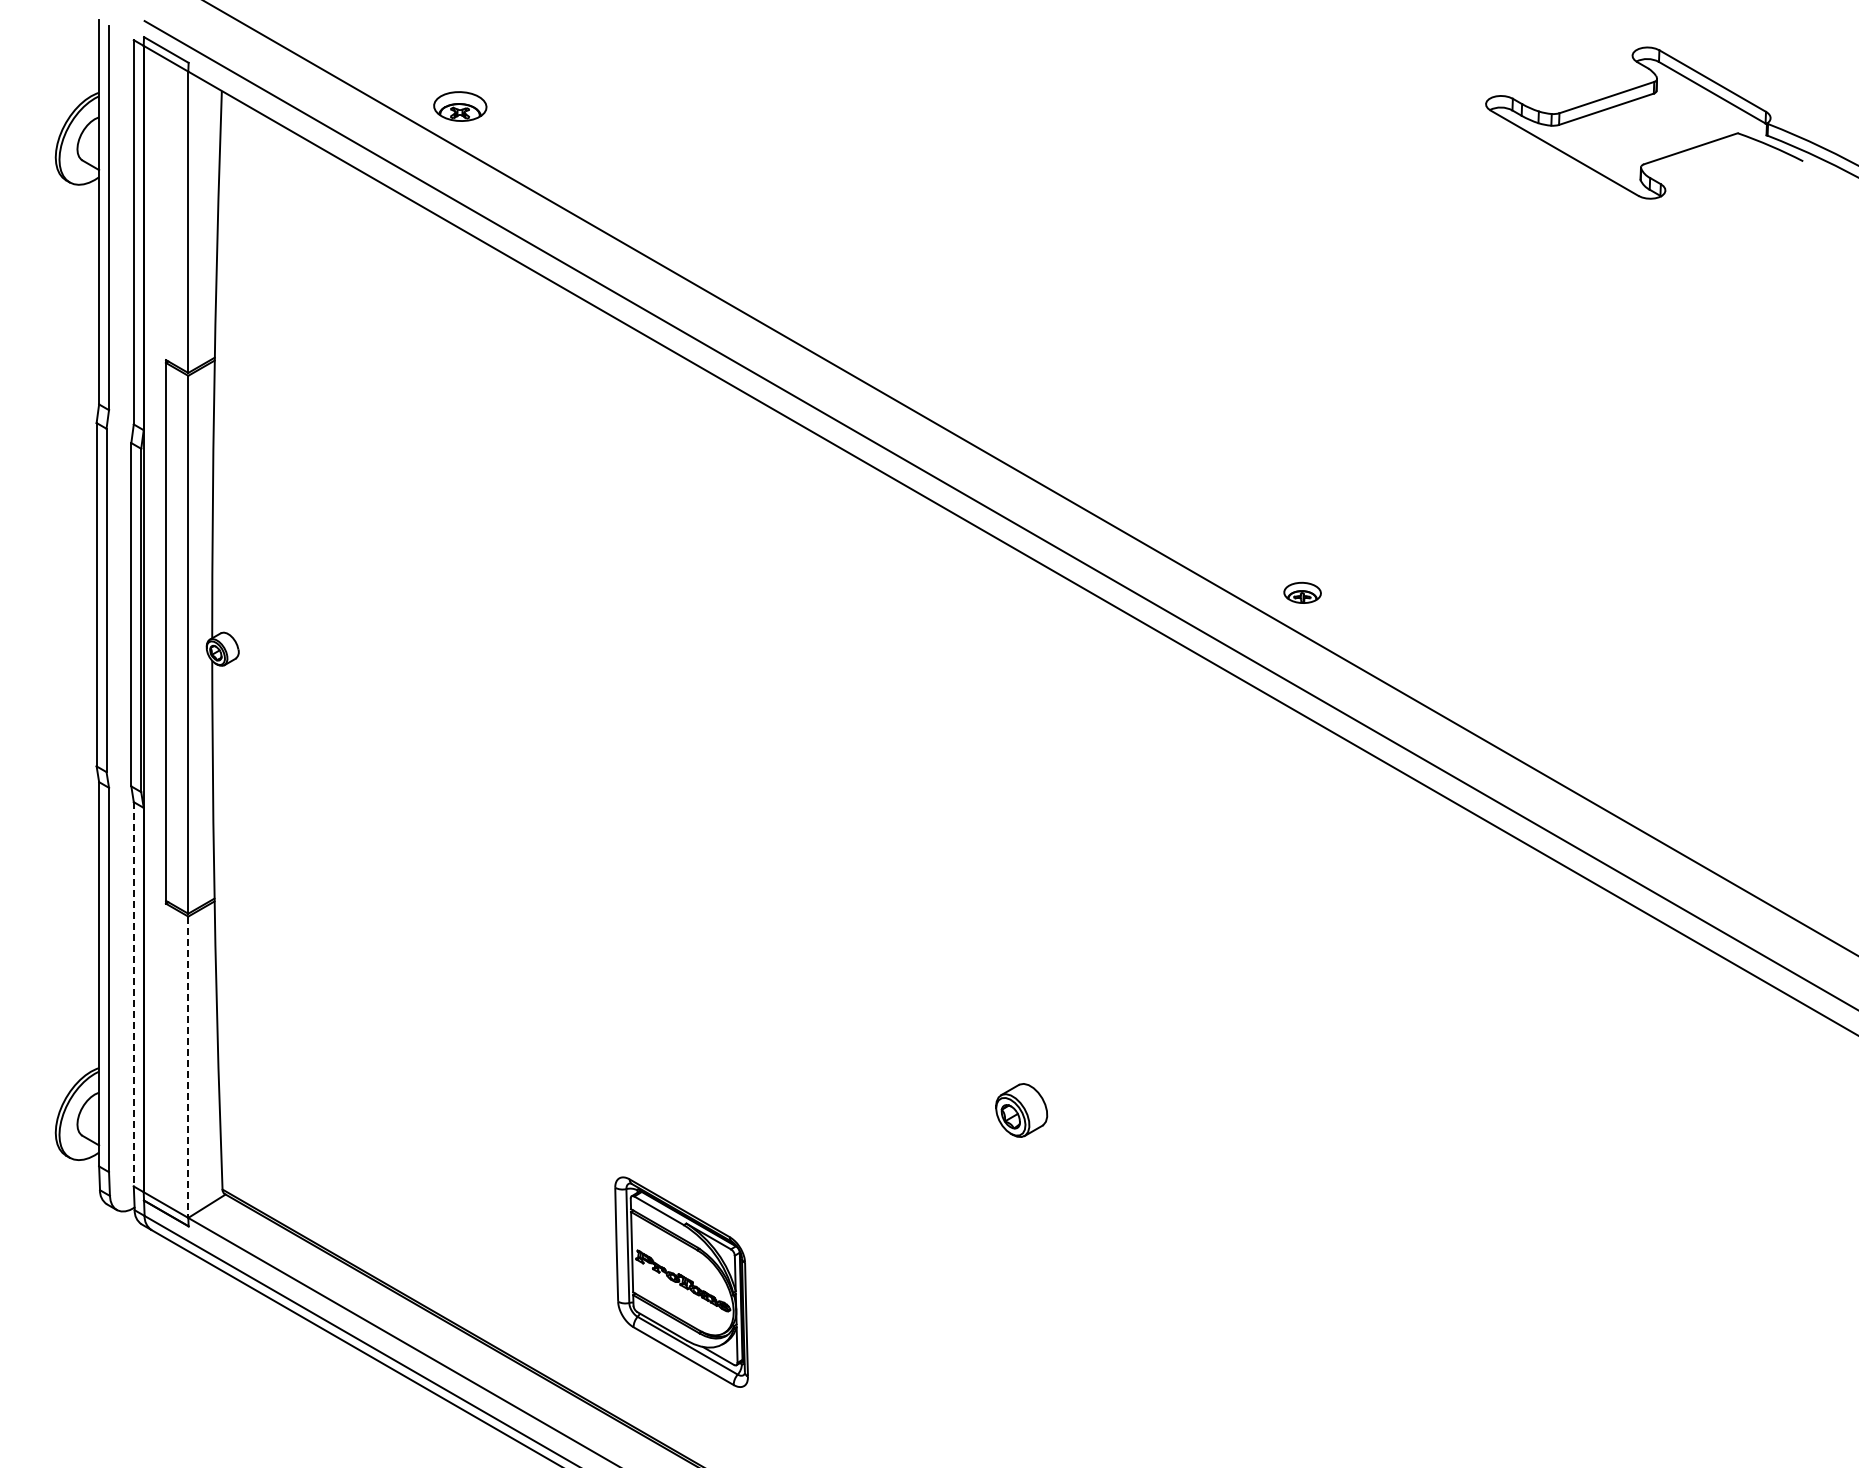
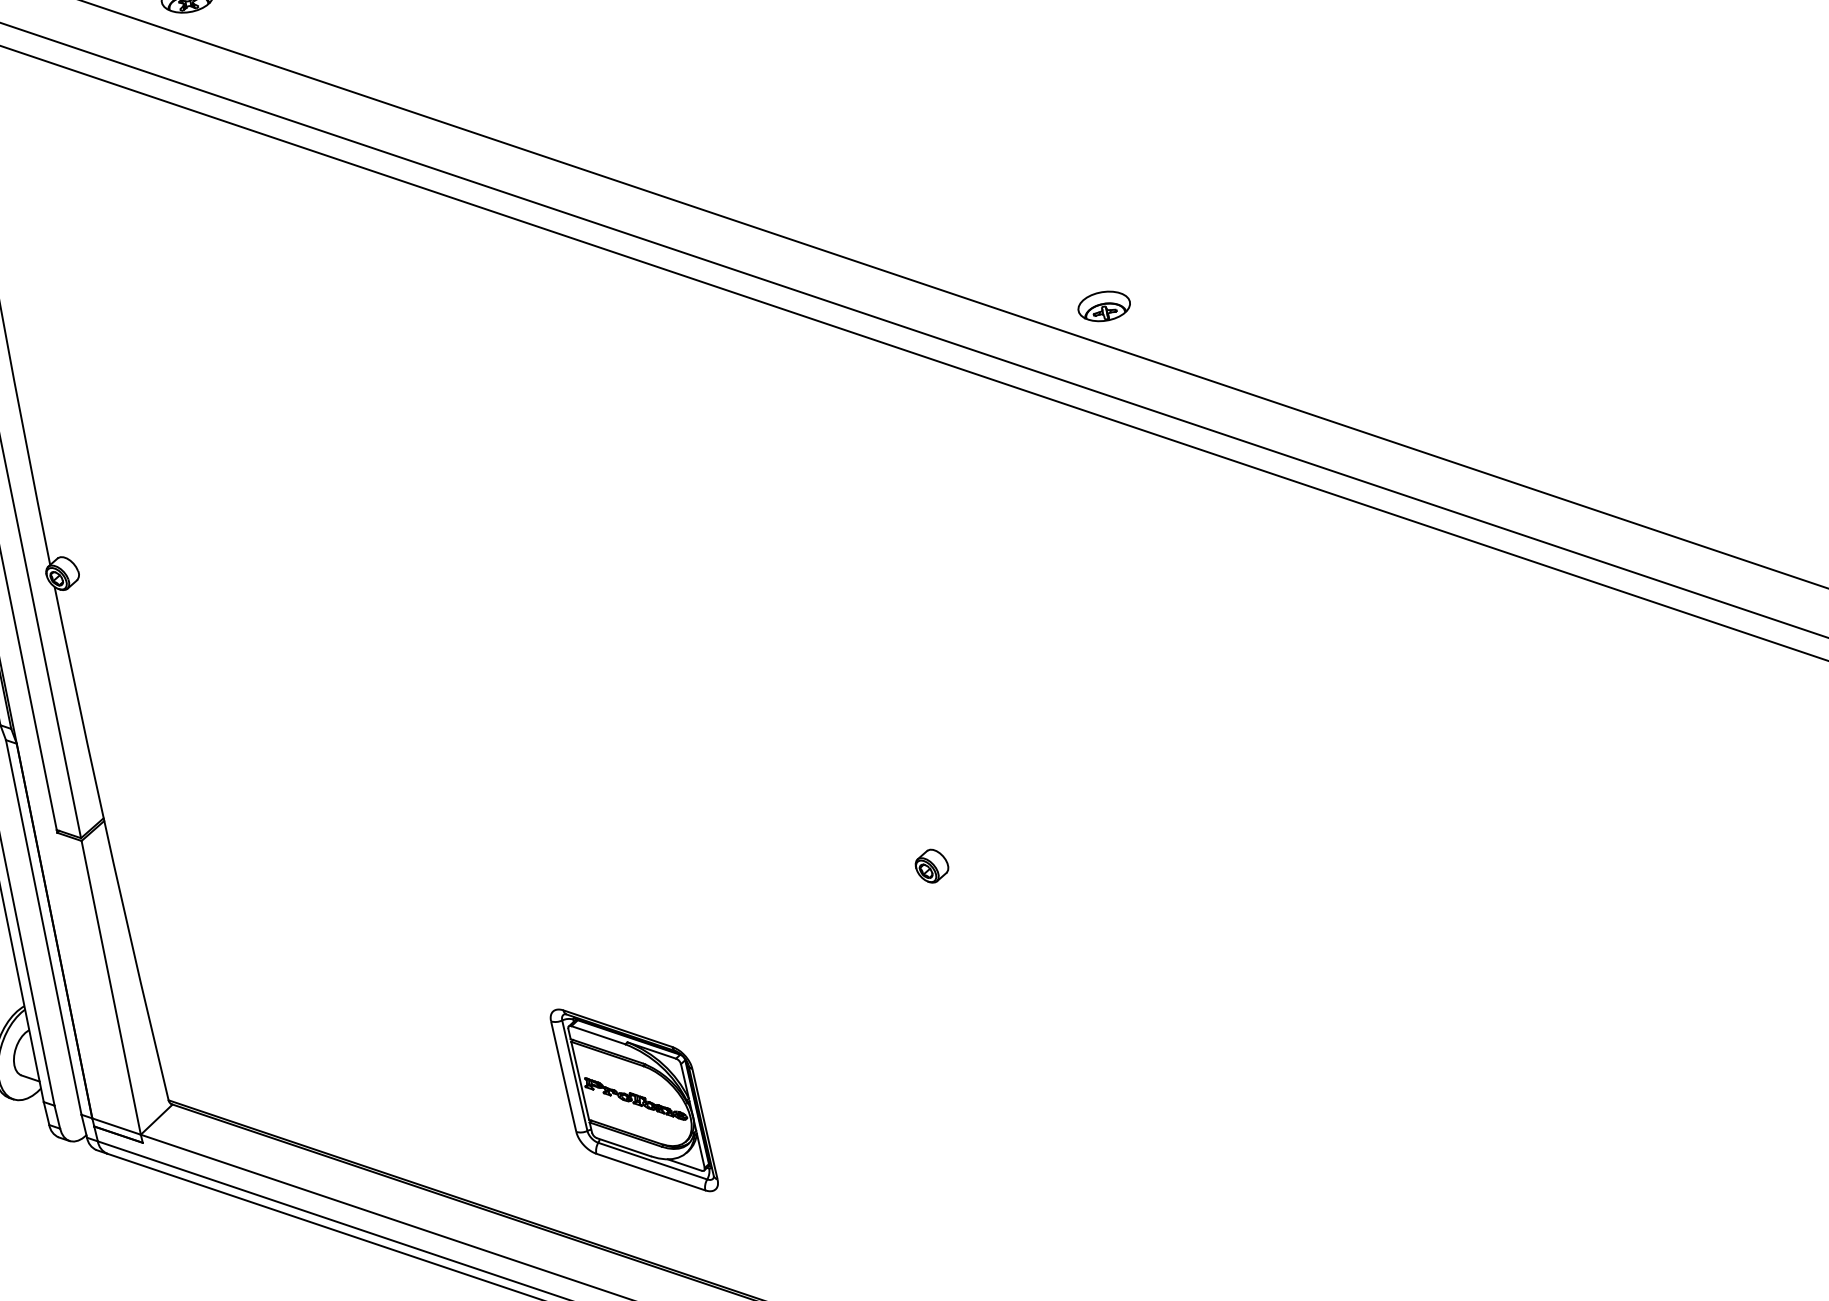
part: (1302, 592) -> (1103, 306), size x1.43
line: (133, 994) -> (43, 927), dashed -> solid
line: (188, 1067) -> (111, 988), dashed -> solid
part: (1021, 1110) -> (931, 866), size x0.62

